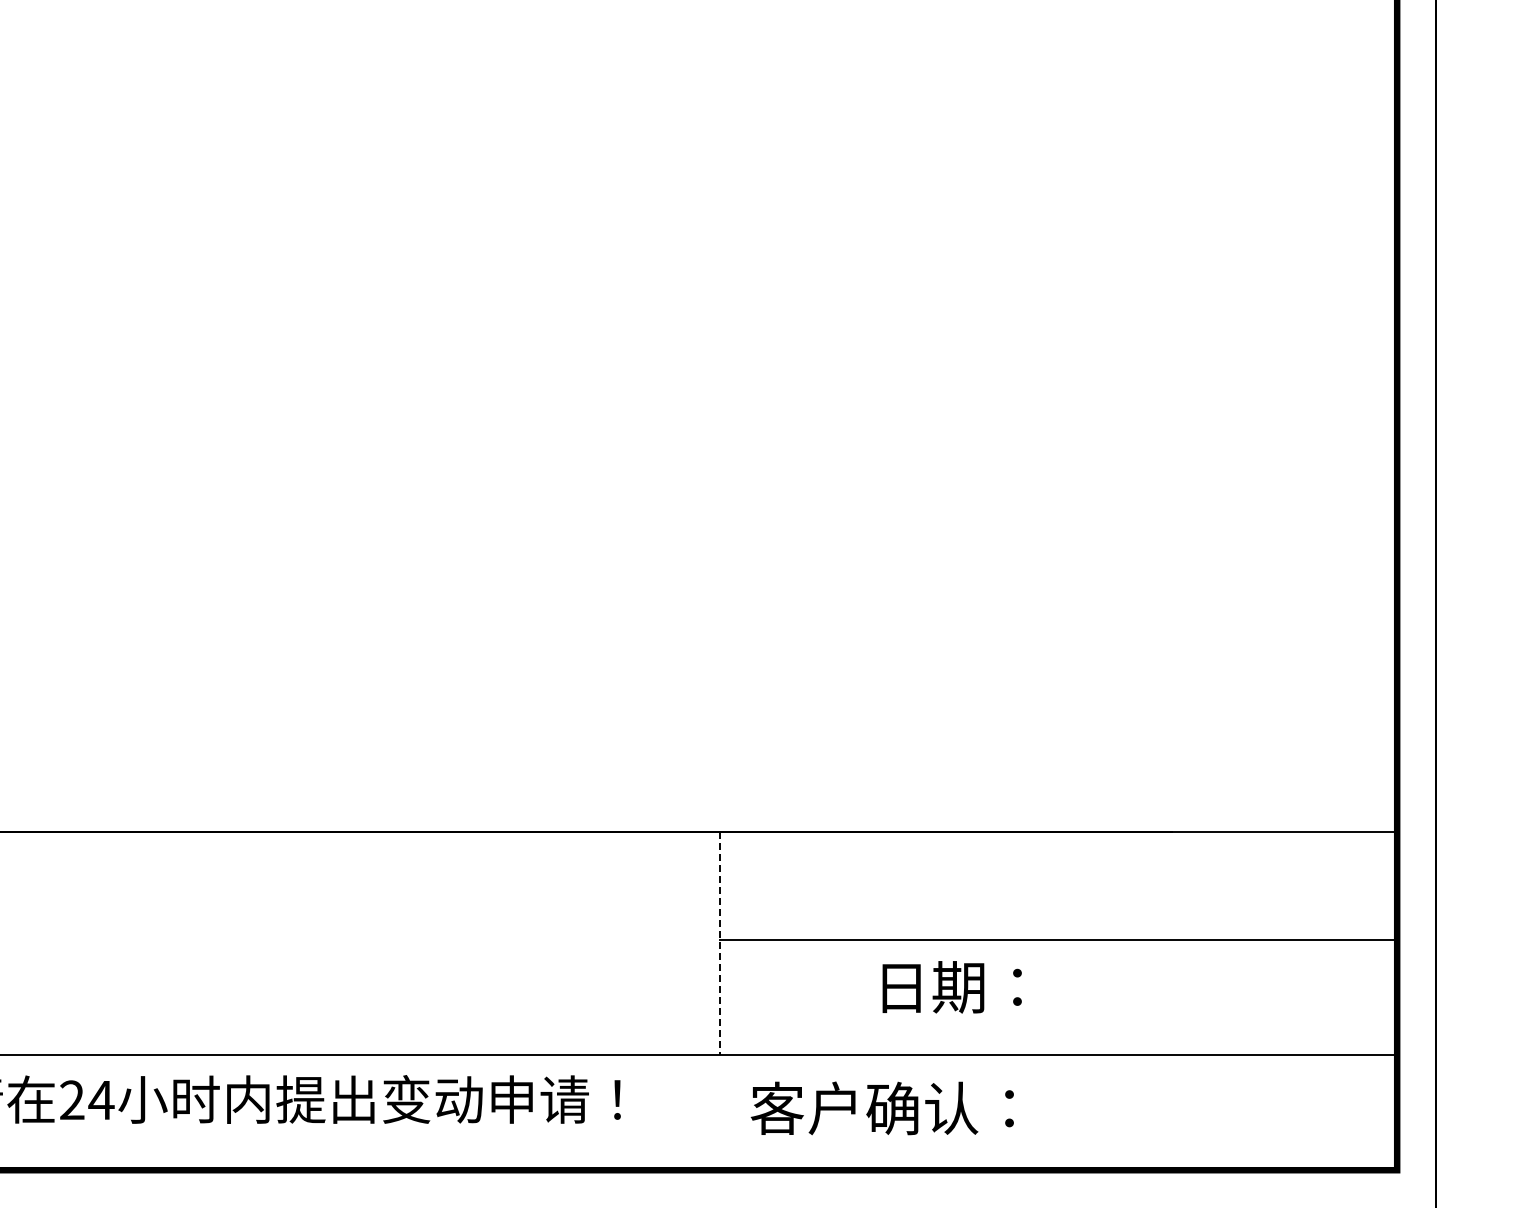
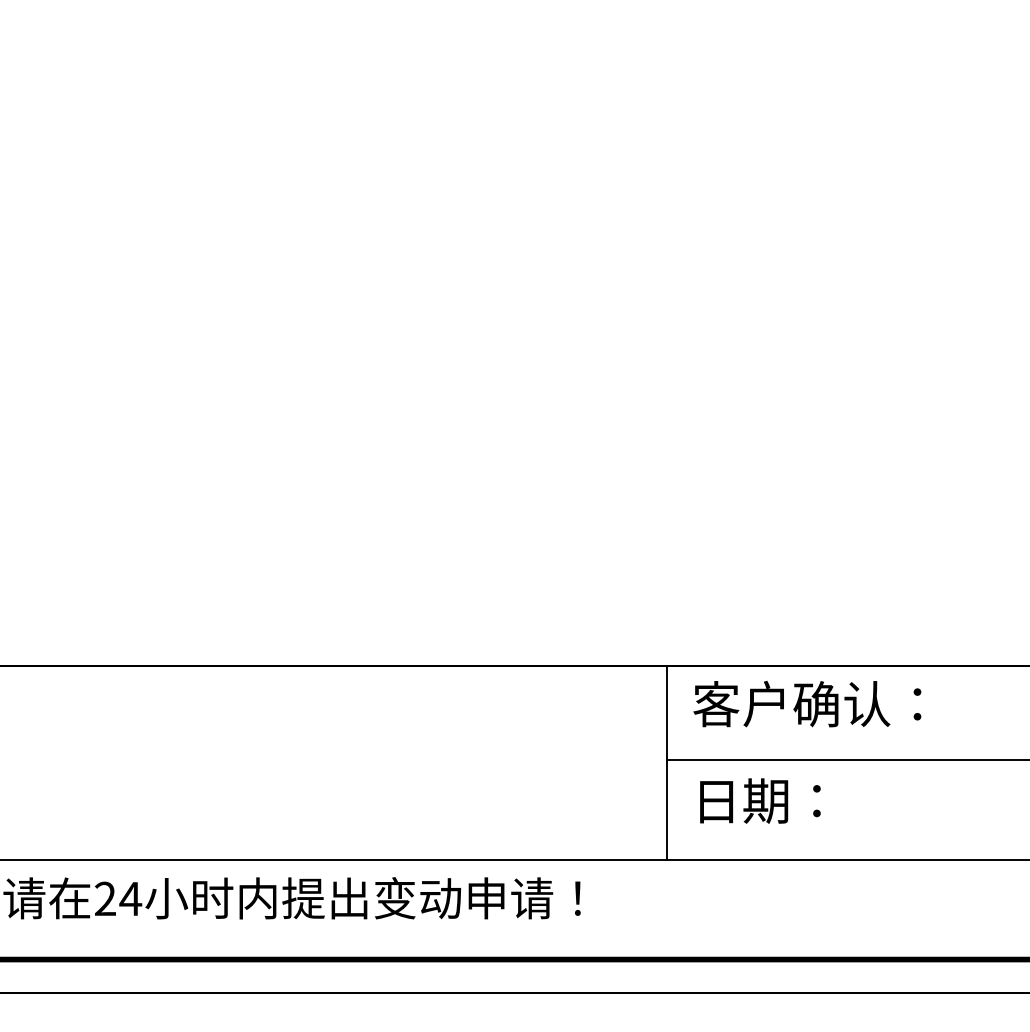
line: (720, 943) -> (667, 763), dashed -> solid
text: (951, 987) -> (759, 801), moved
text: (881, 1108) -> (806, 704), moved

